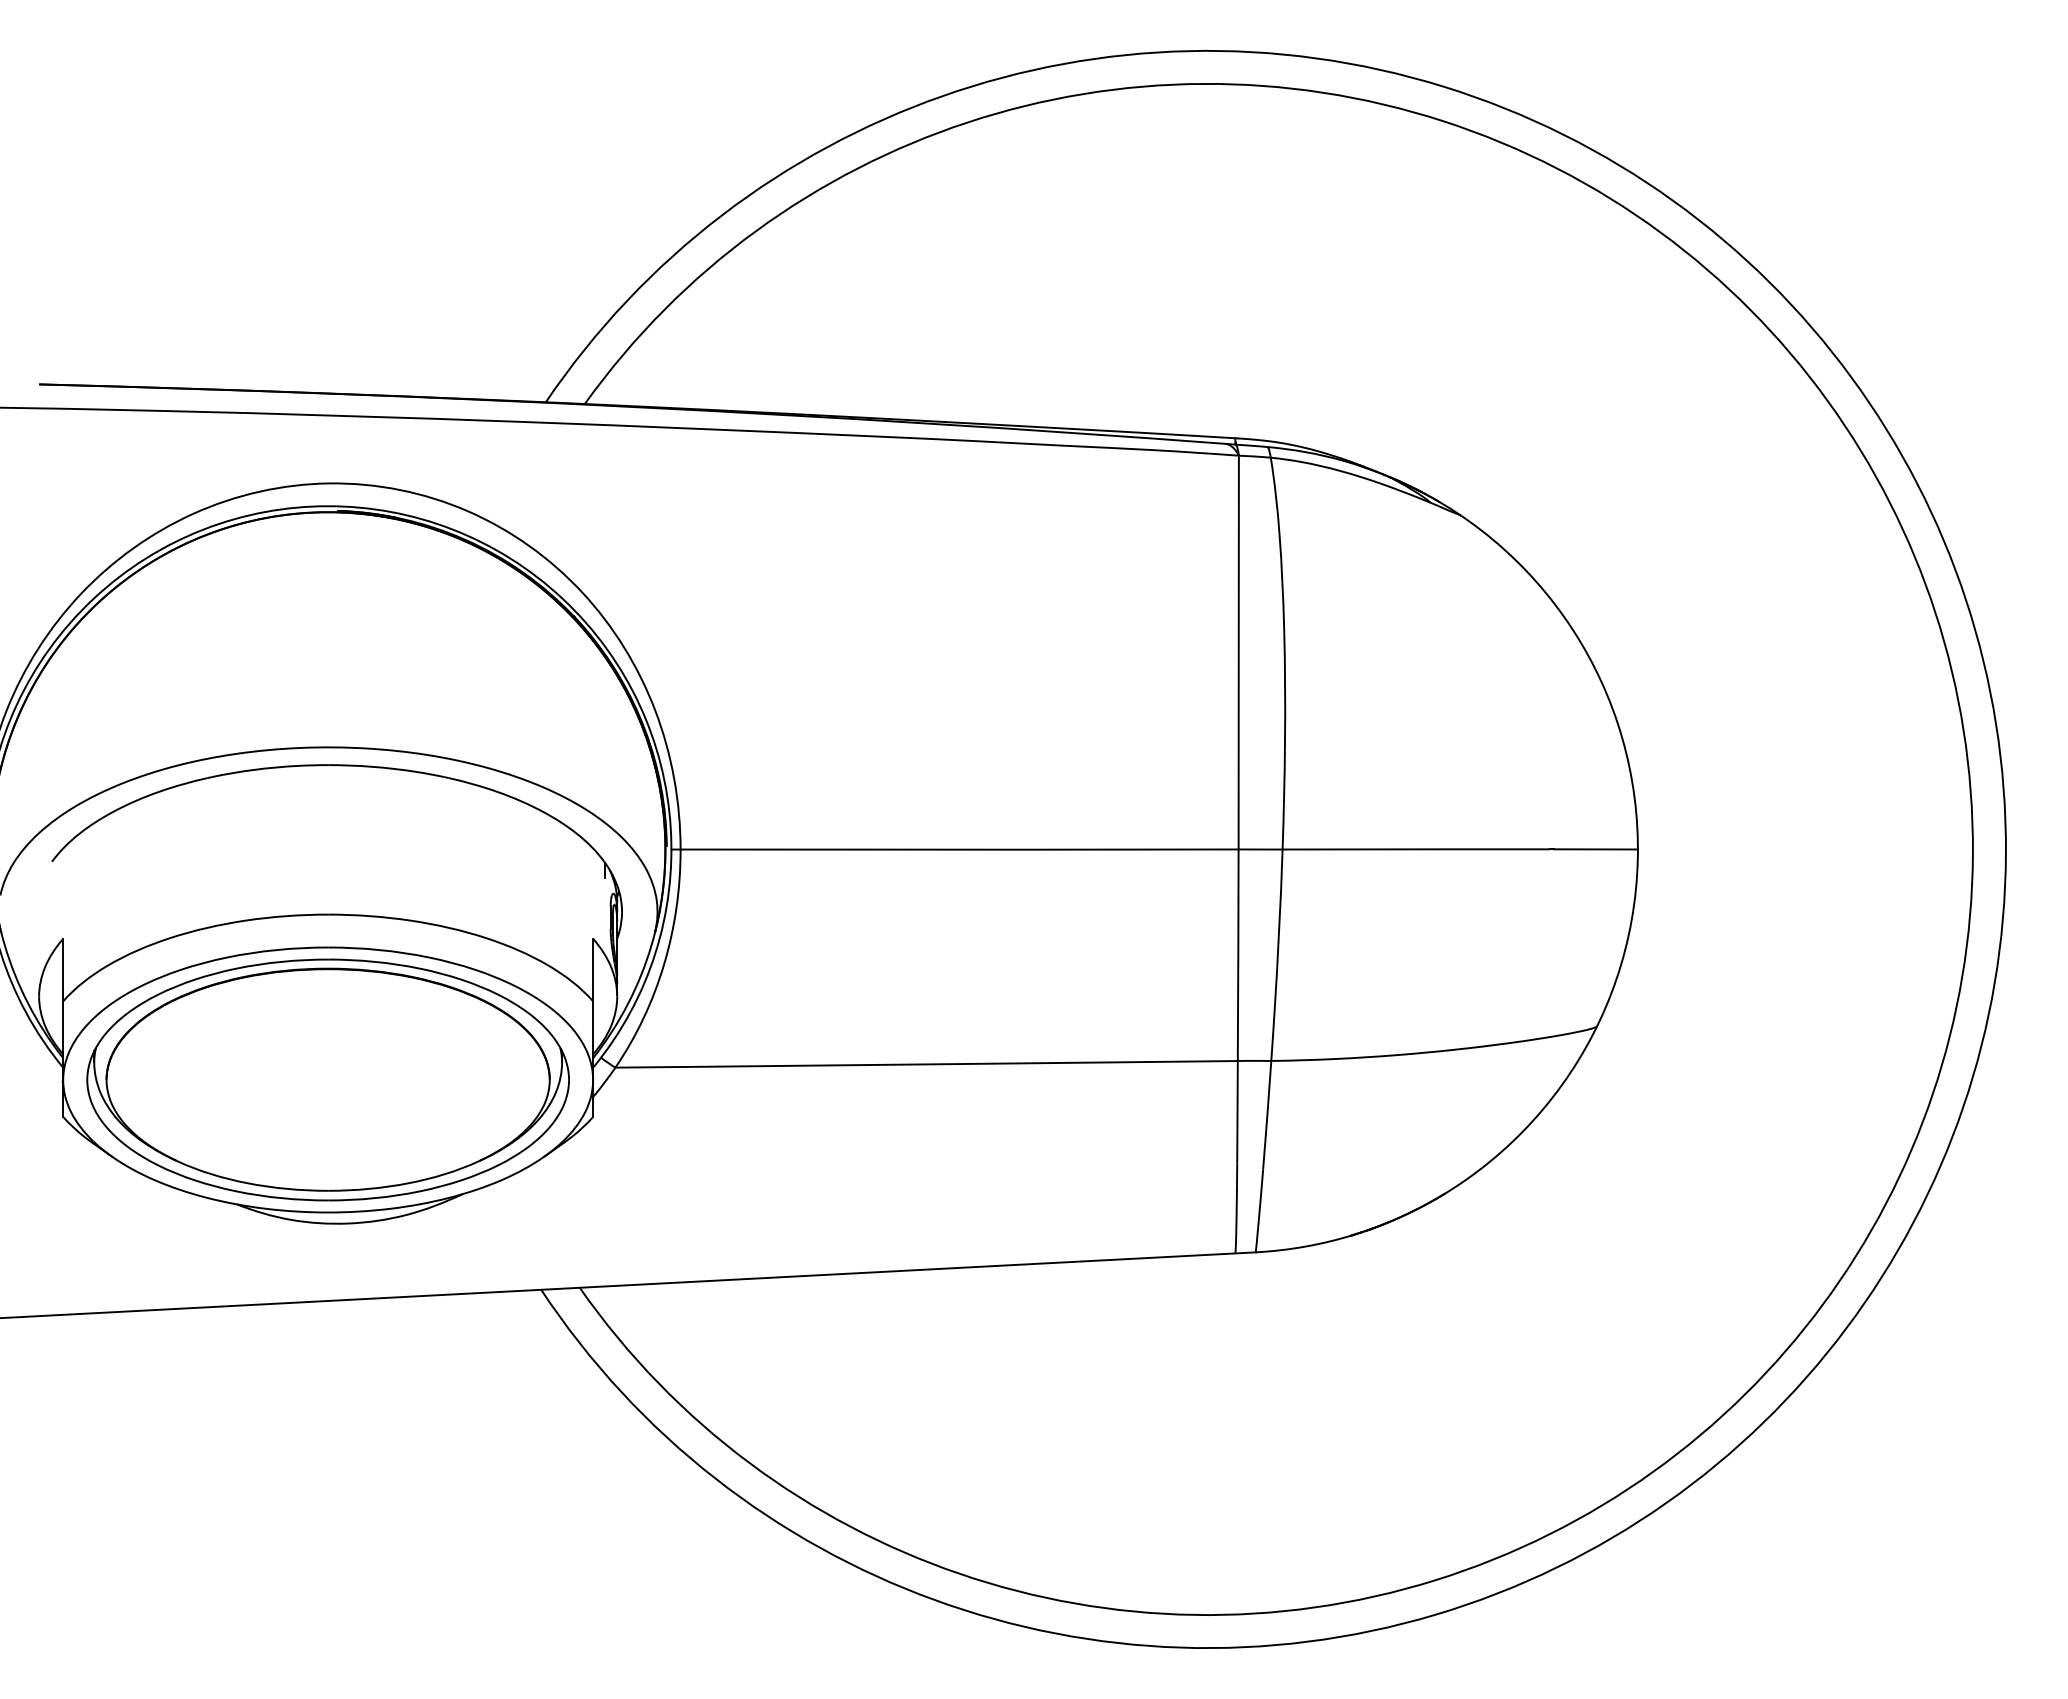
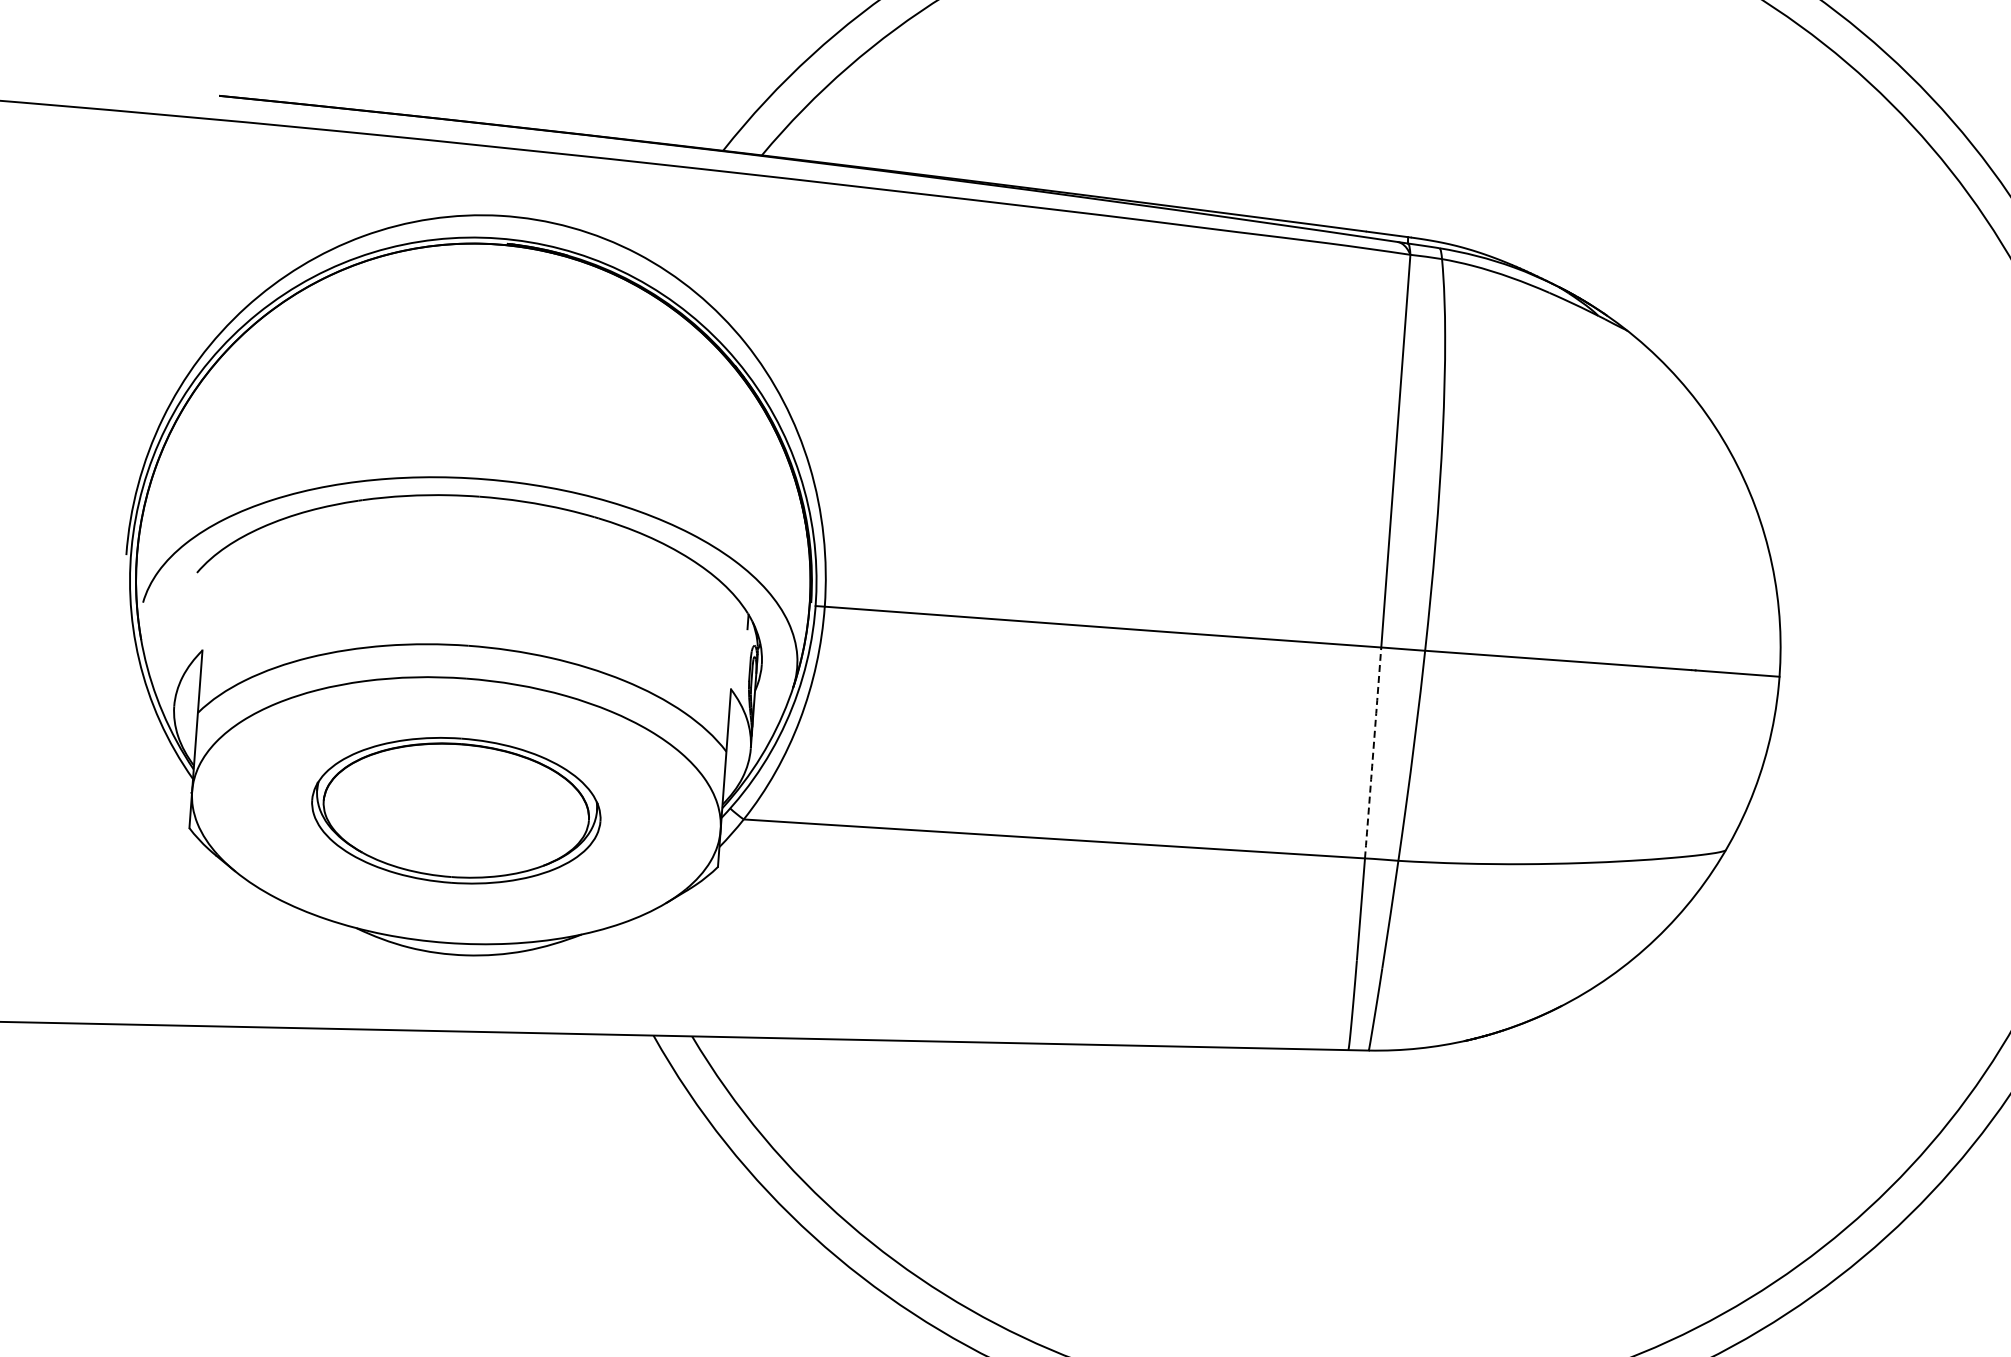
arc: (1238, 955) -> (1373, 753), solid -> dashed
part: (327, 1079) -> (455, 810), size x0.6

